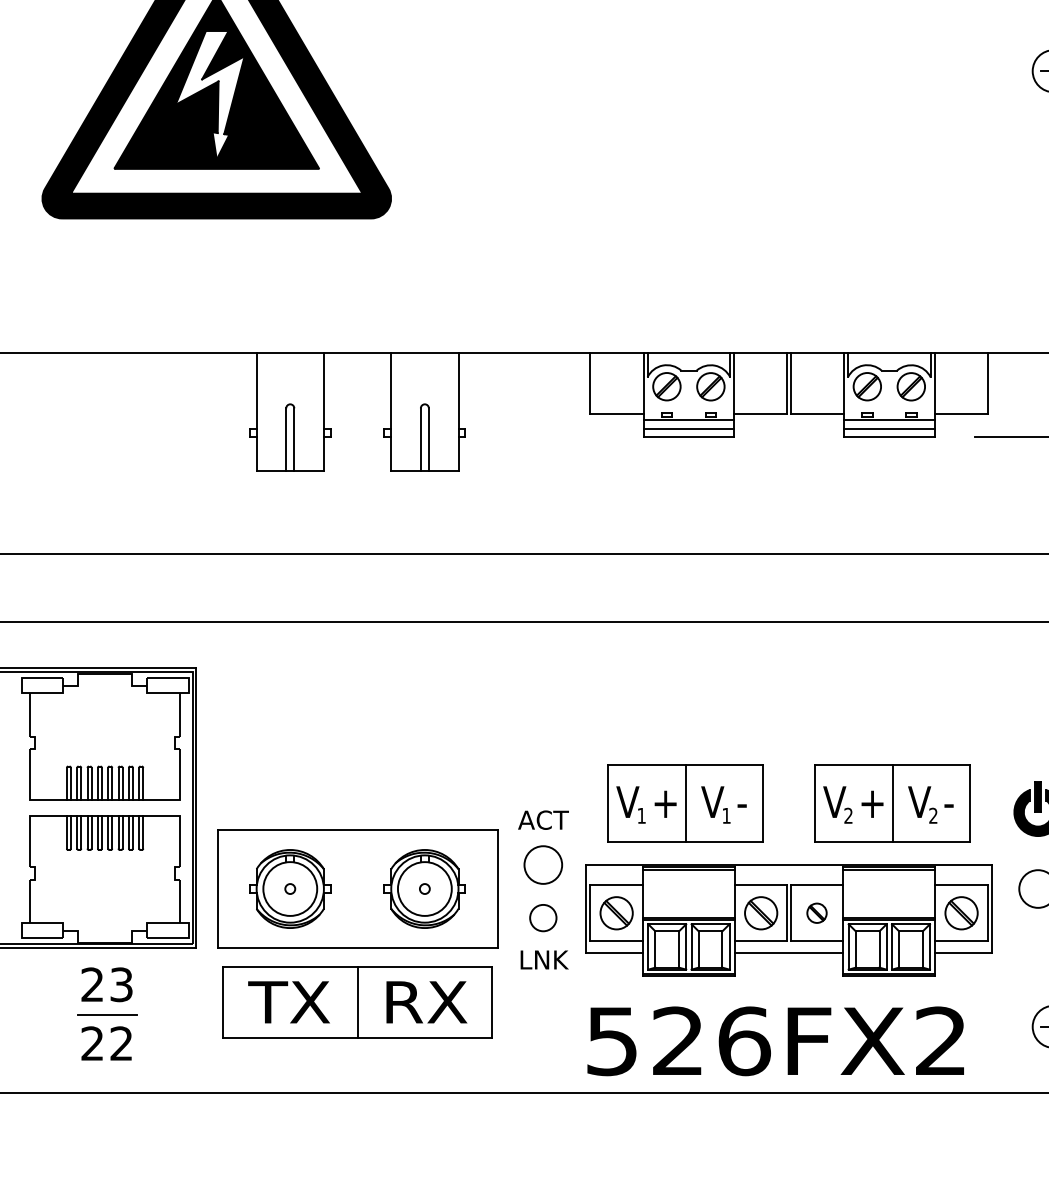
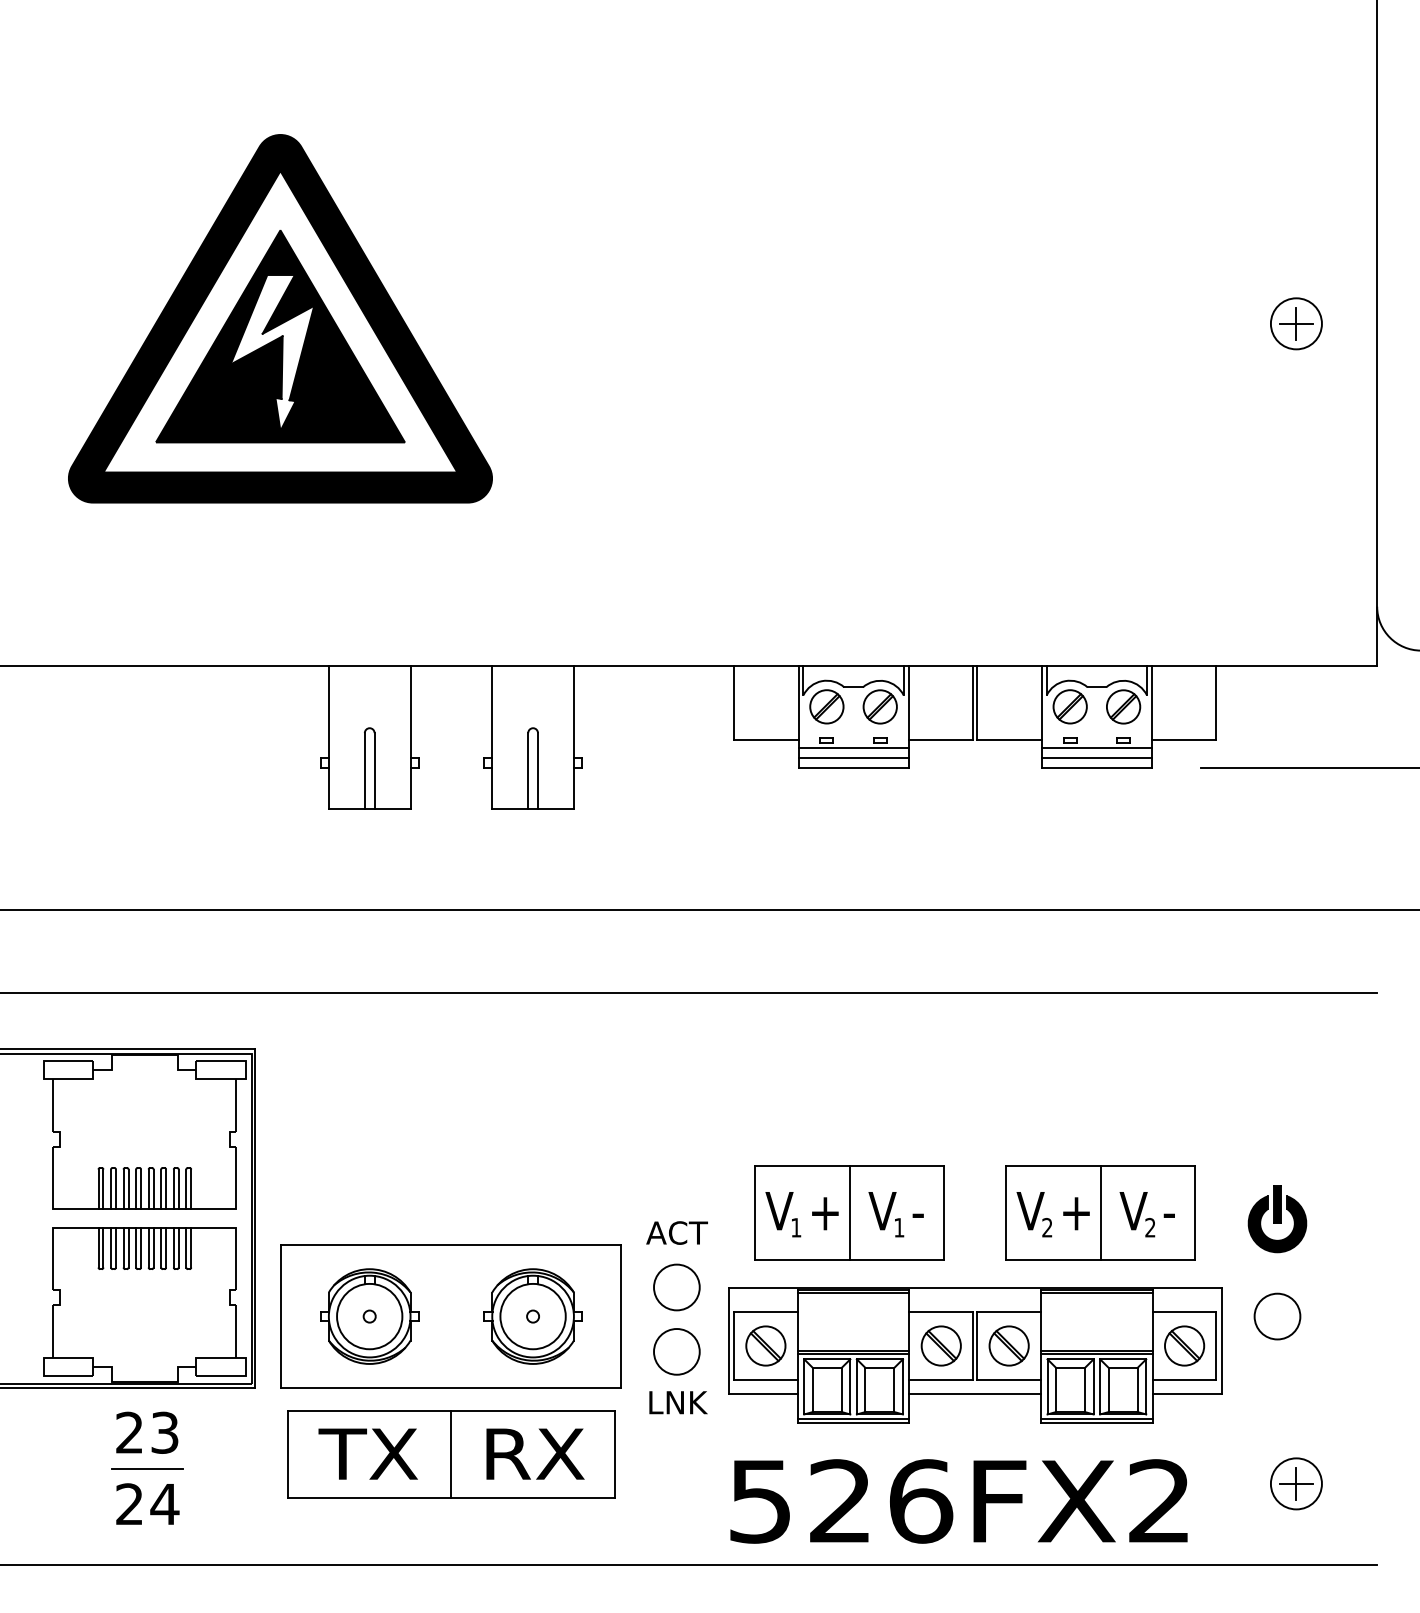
part: (816, 912) -> (1008, 1345), size x1.67
circle: (543, 917) -> (676, 1351), size x1.43
text: (121, 1043) -> (164, 1503), 22 -> 24

